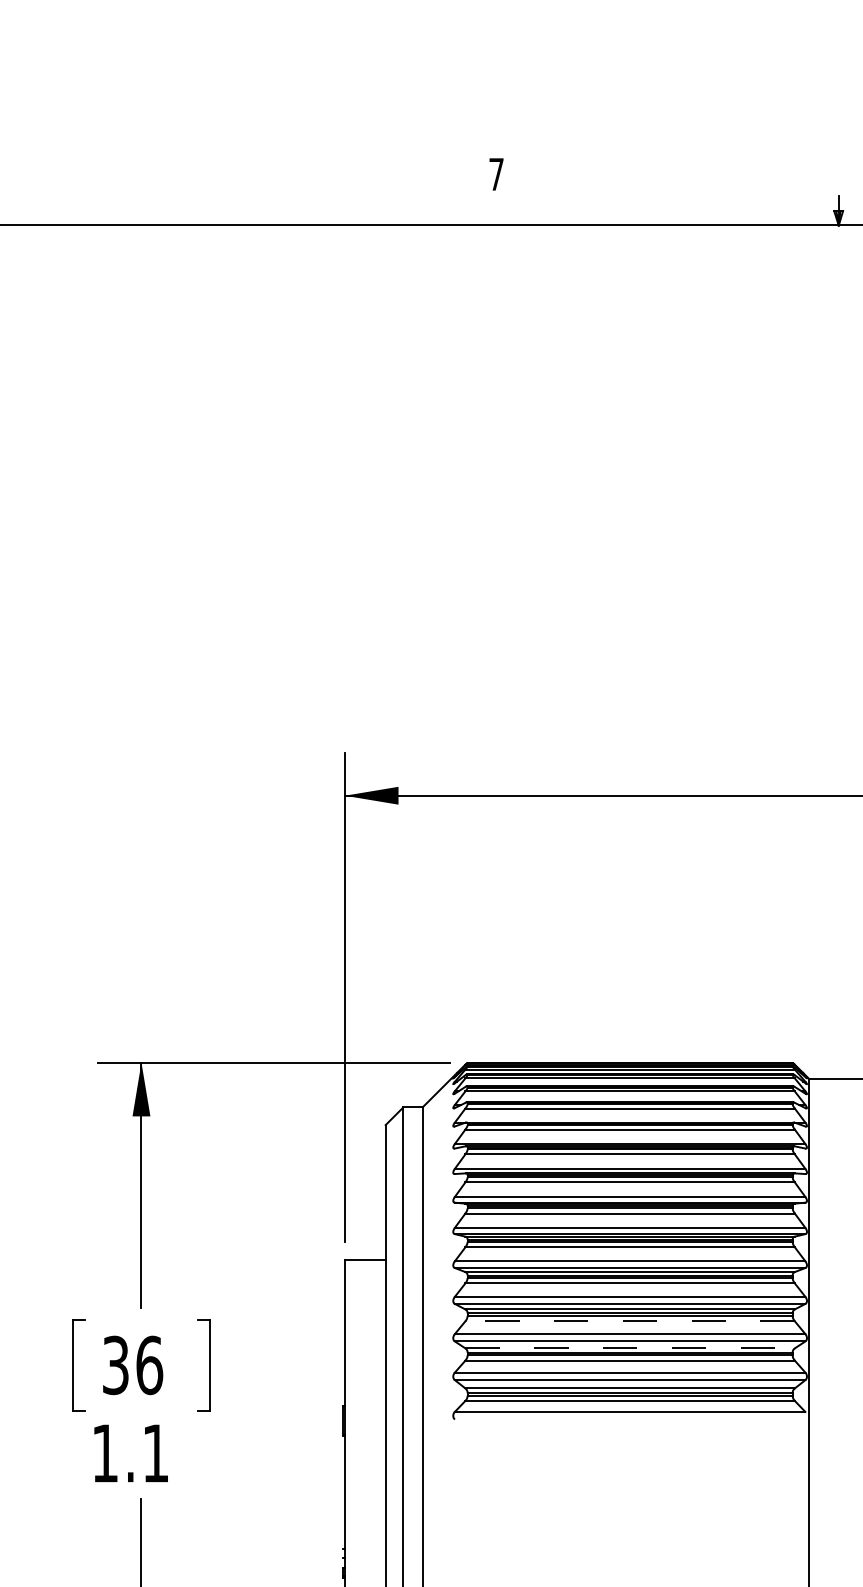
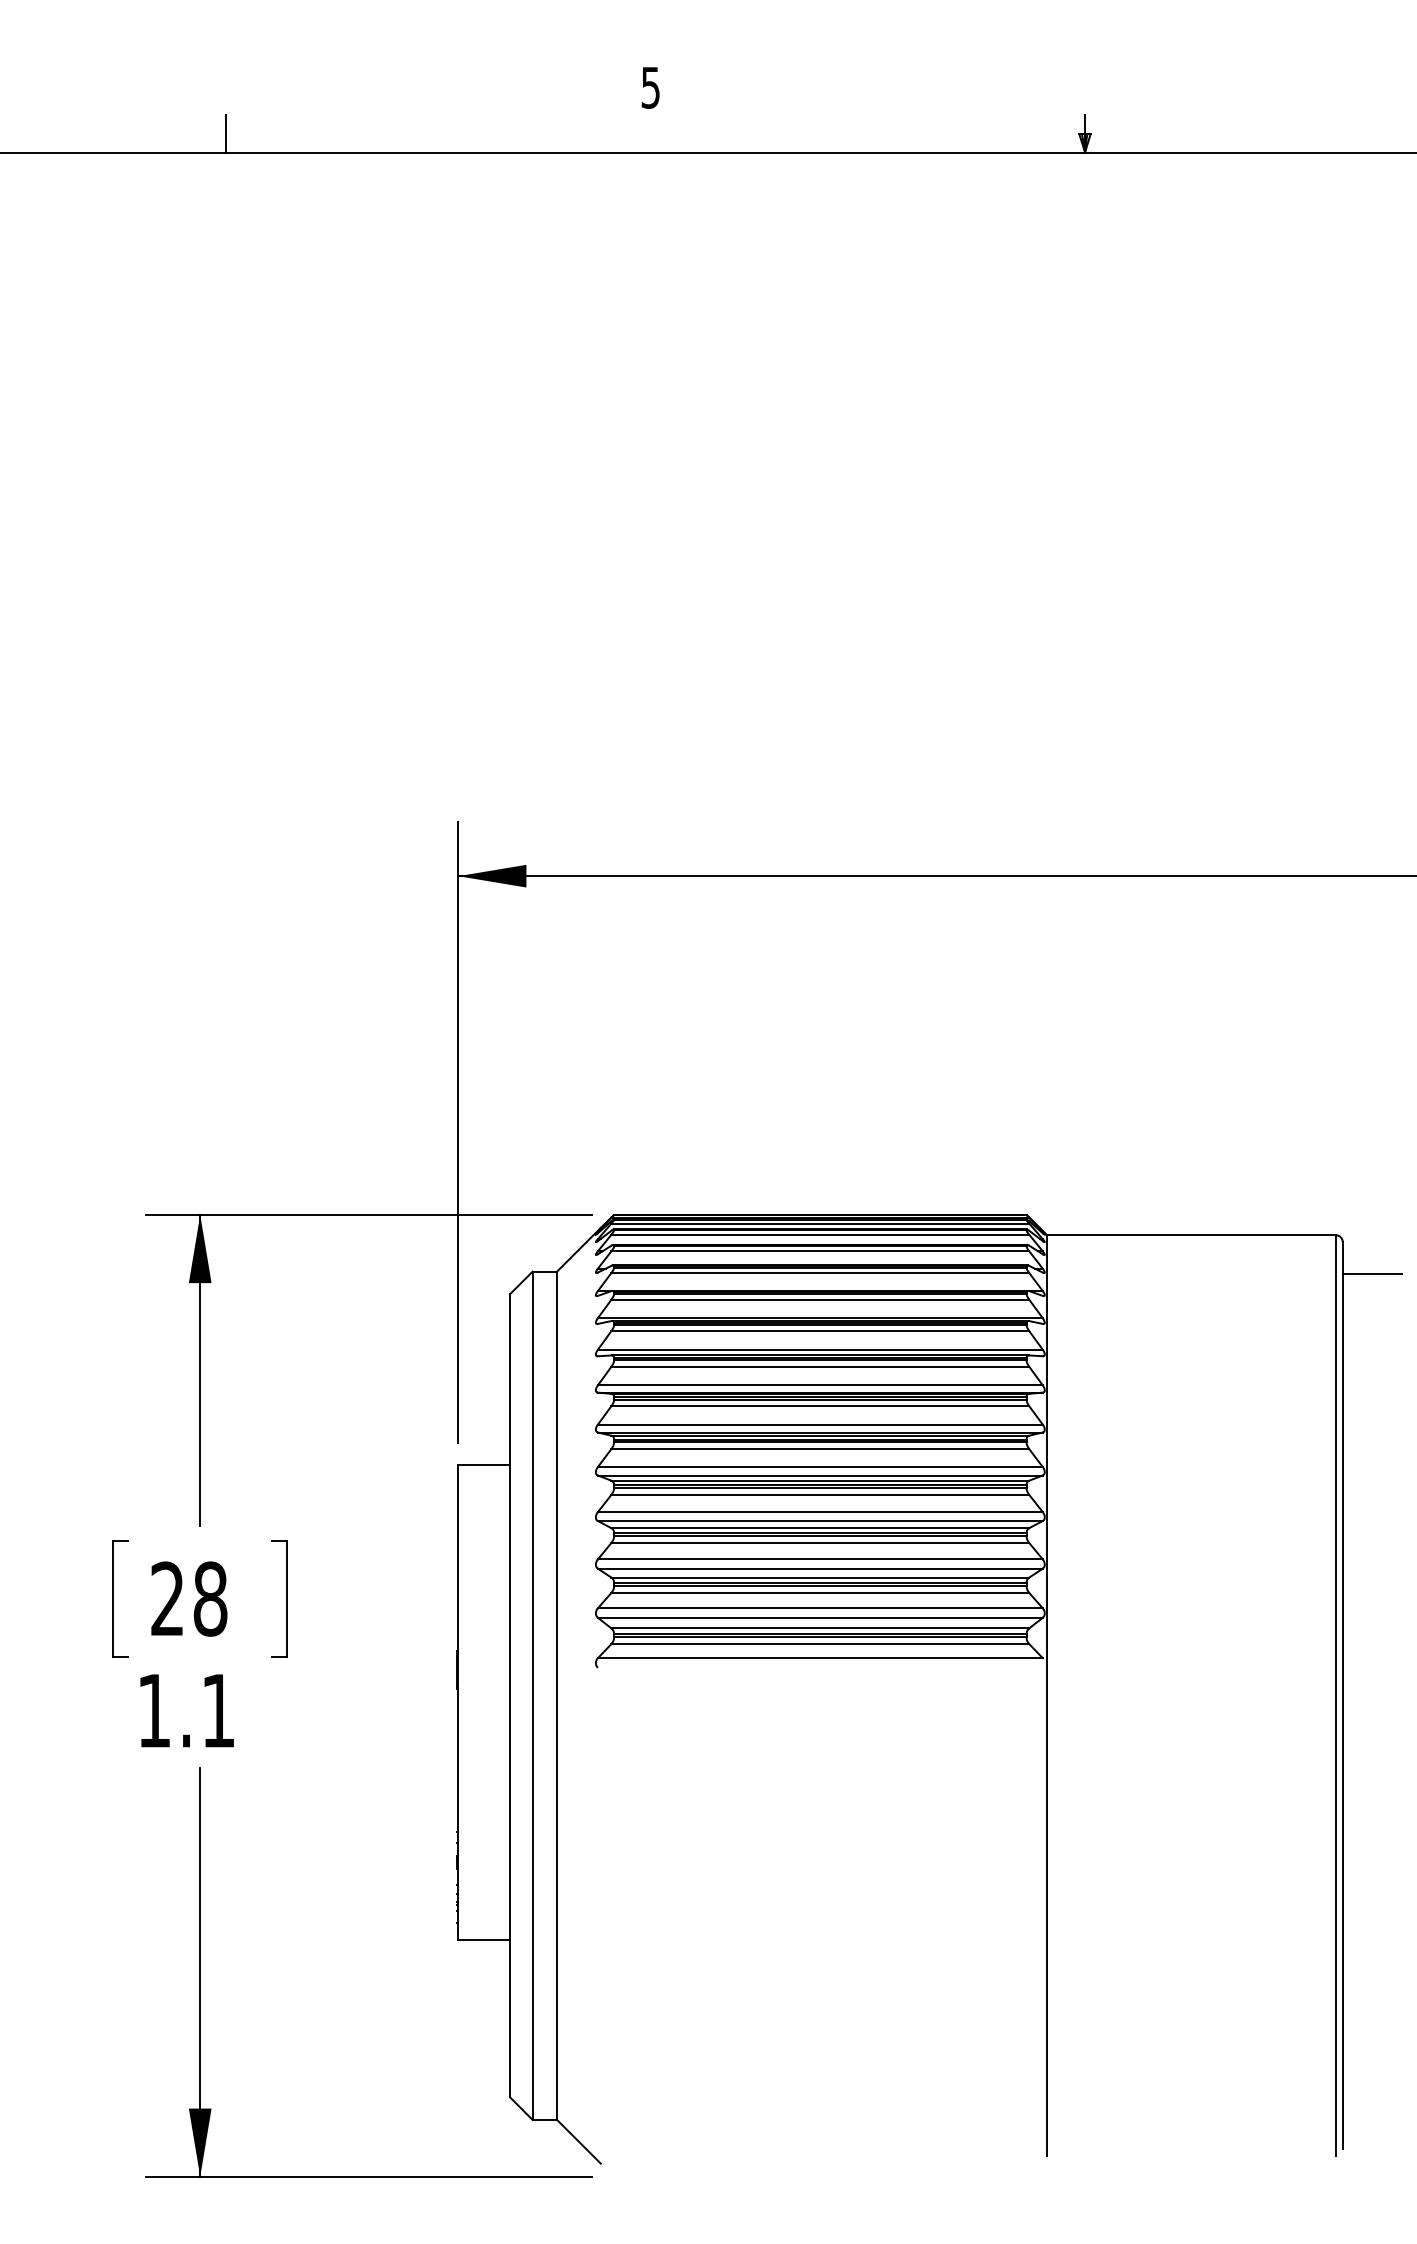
text: (496, 174) -> (650, 87), 7 -> 5
line: (161, 210) -> (225, 133), added
line: (629, 1321) -> (819, 1543), dashed -> solid
line: (630, 1348) -> (820, 1577), dashed -> solid
text: (133, 1364) -> (189, 1598), 36 -> 28

